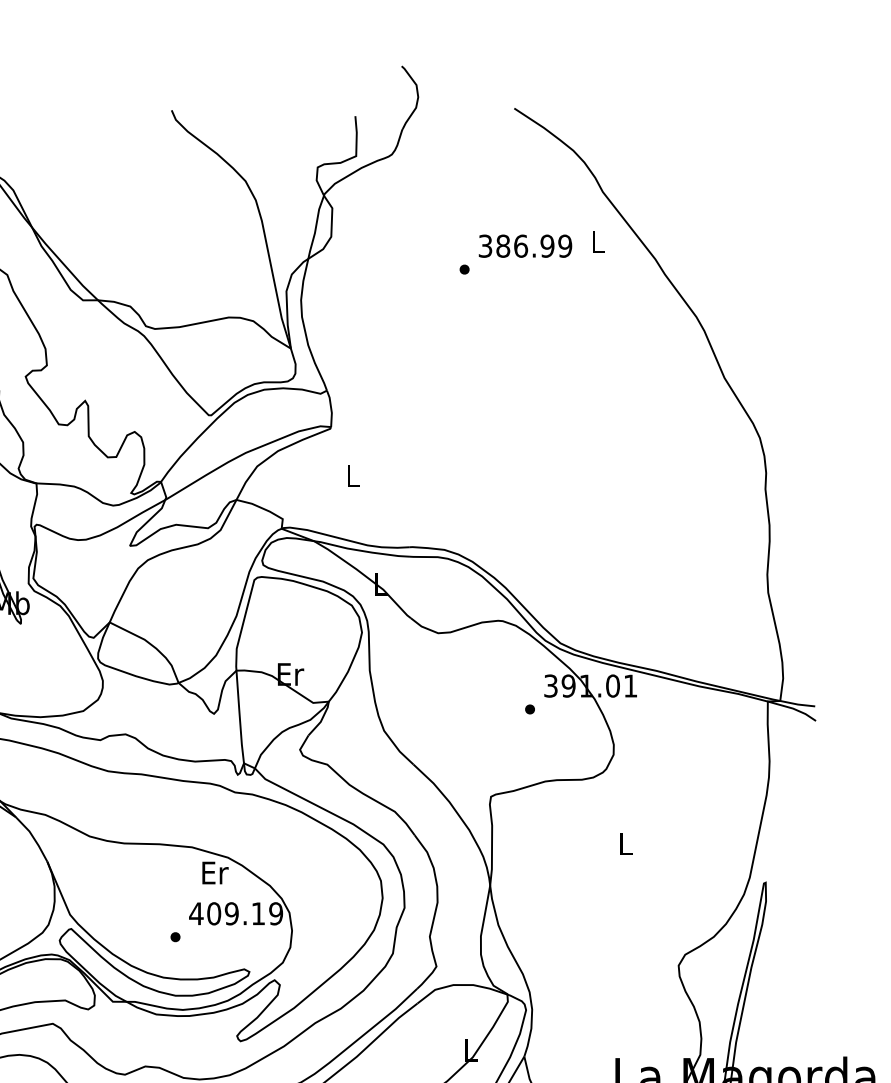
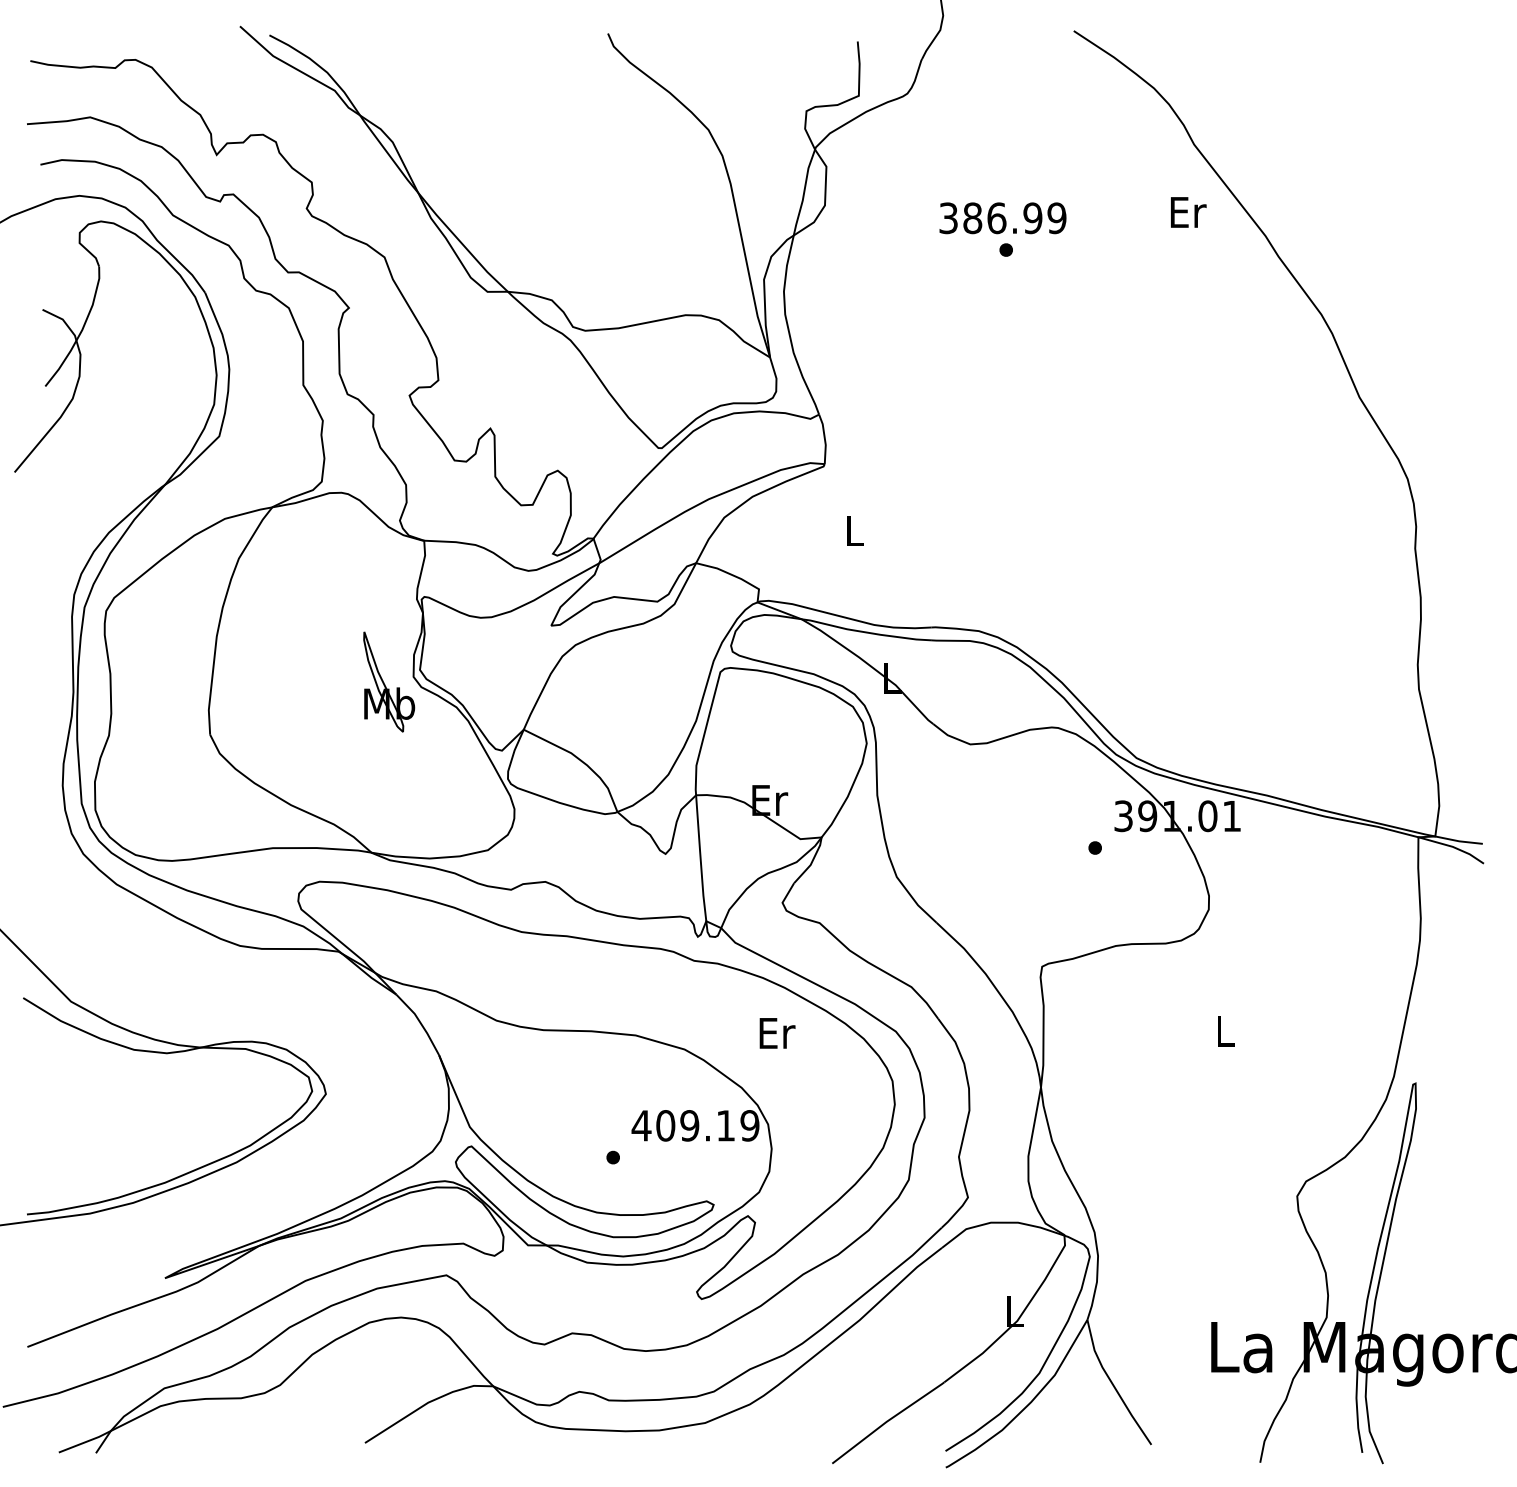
text: (598, 241) -> (1188, 212), L -> Er
text: (525, 246) -> (1002, 218), moved
text: (215, 873) -> (777, 1033), moved

